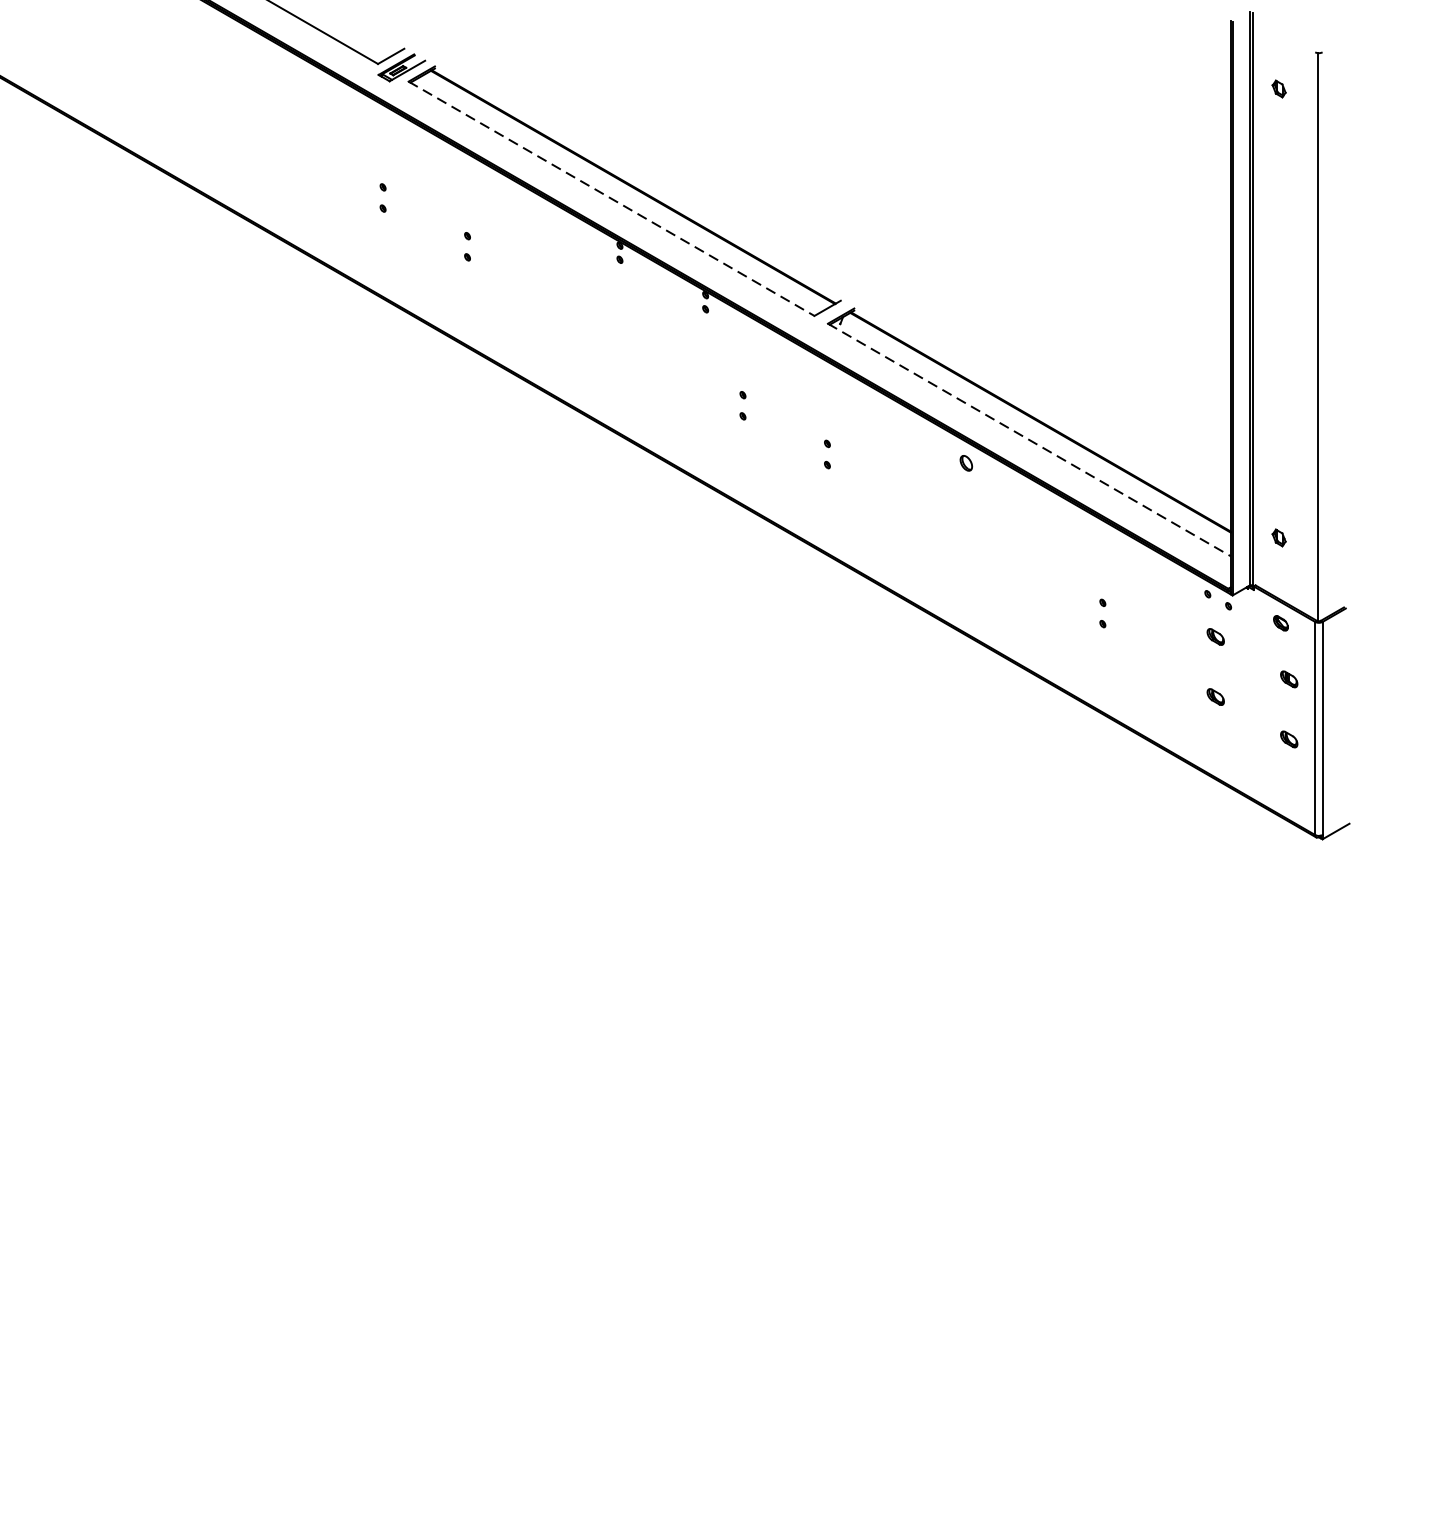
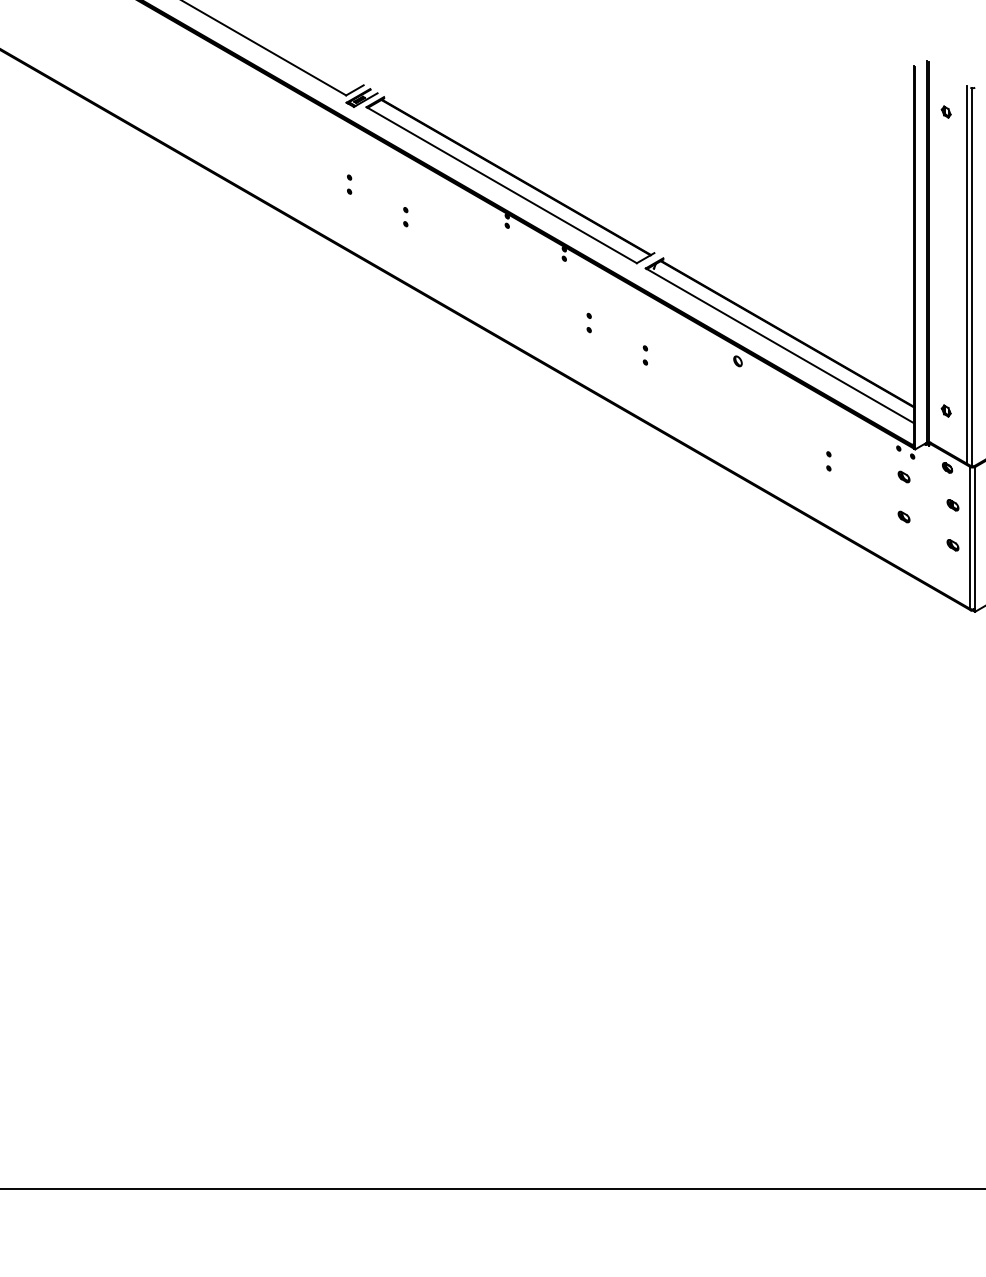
line: (612, 199) -> (502, 185), dashed -> solid
line: (1311, 332) -> (967, 274), added
line: (1028, 439) -> (779, 345), dashed -> solid

